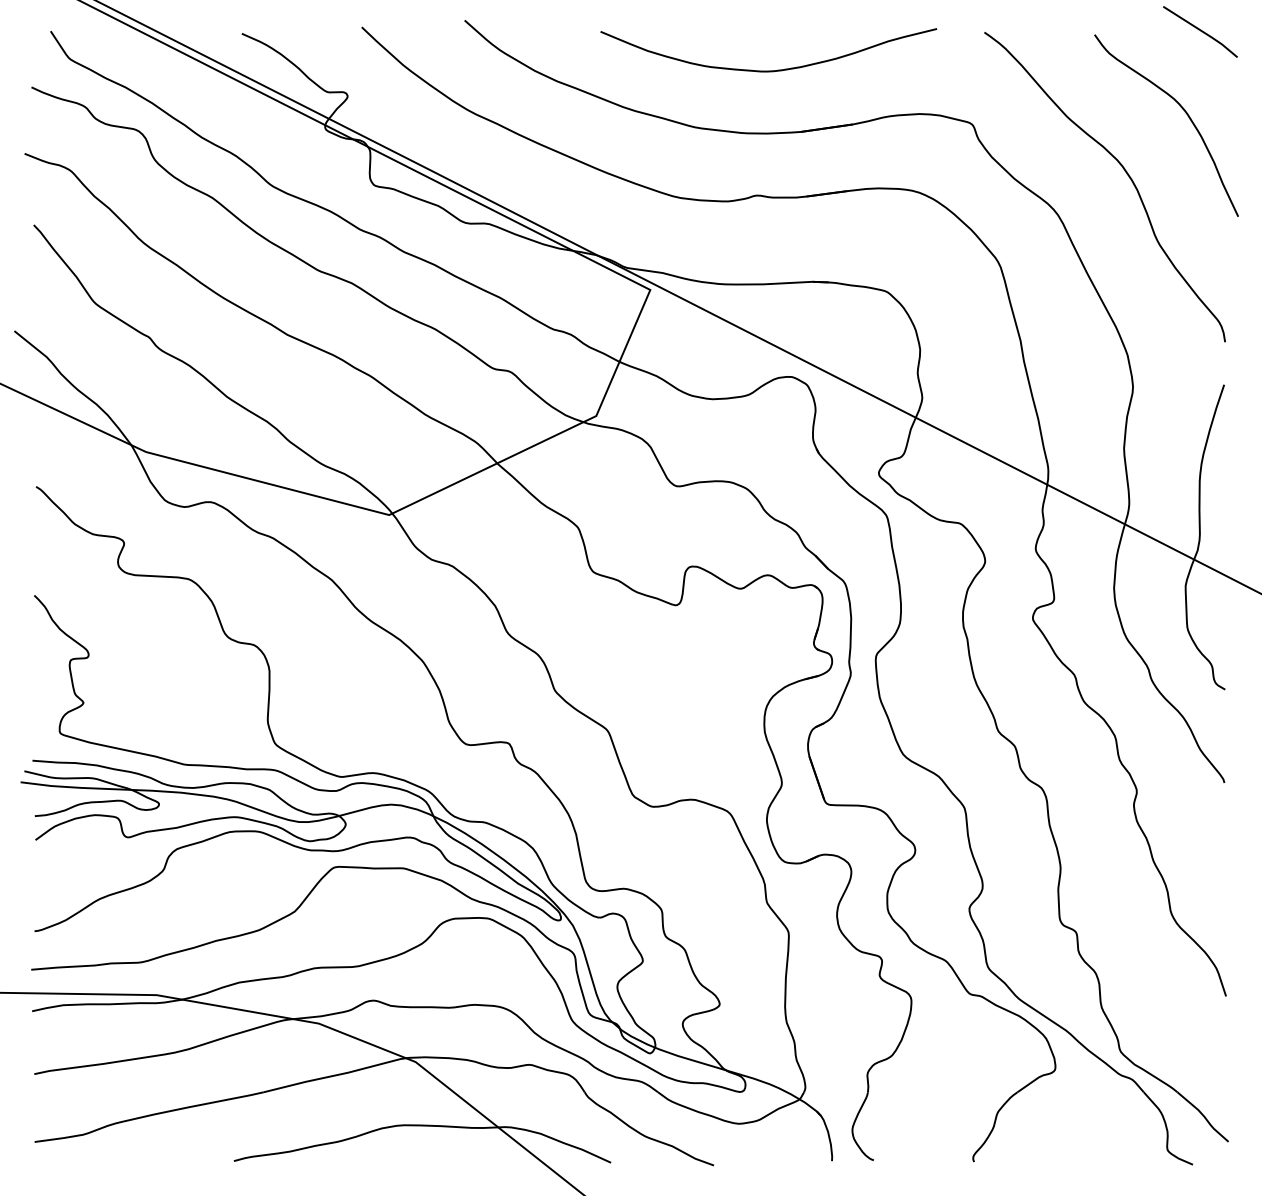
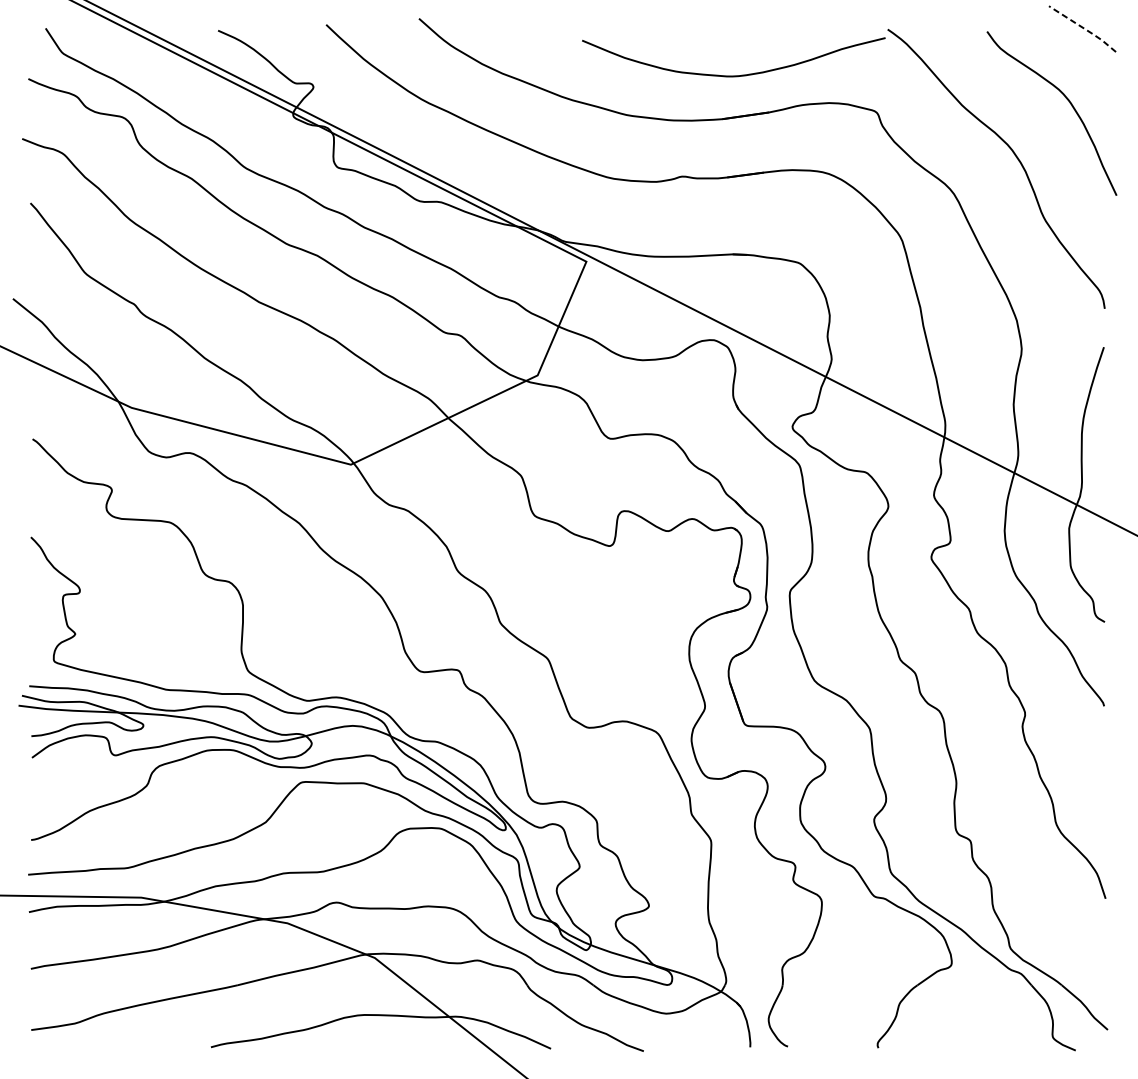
line: (1202, 31) -> (1084, 28), solid -> dashed
curve: (768, 70) -> (733, 75), moved

